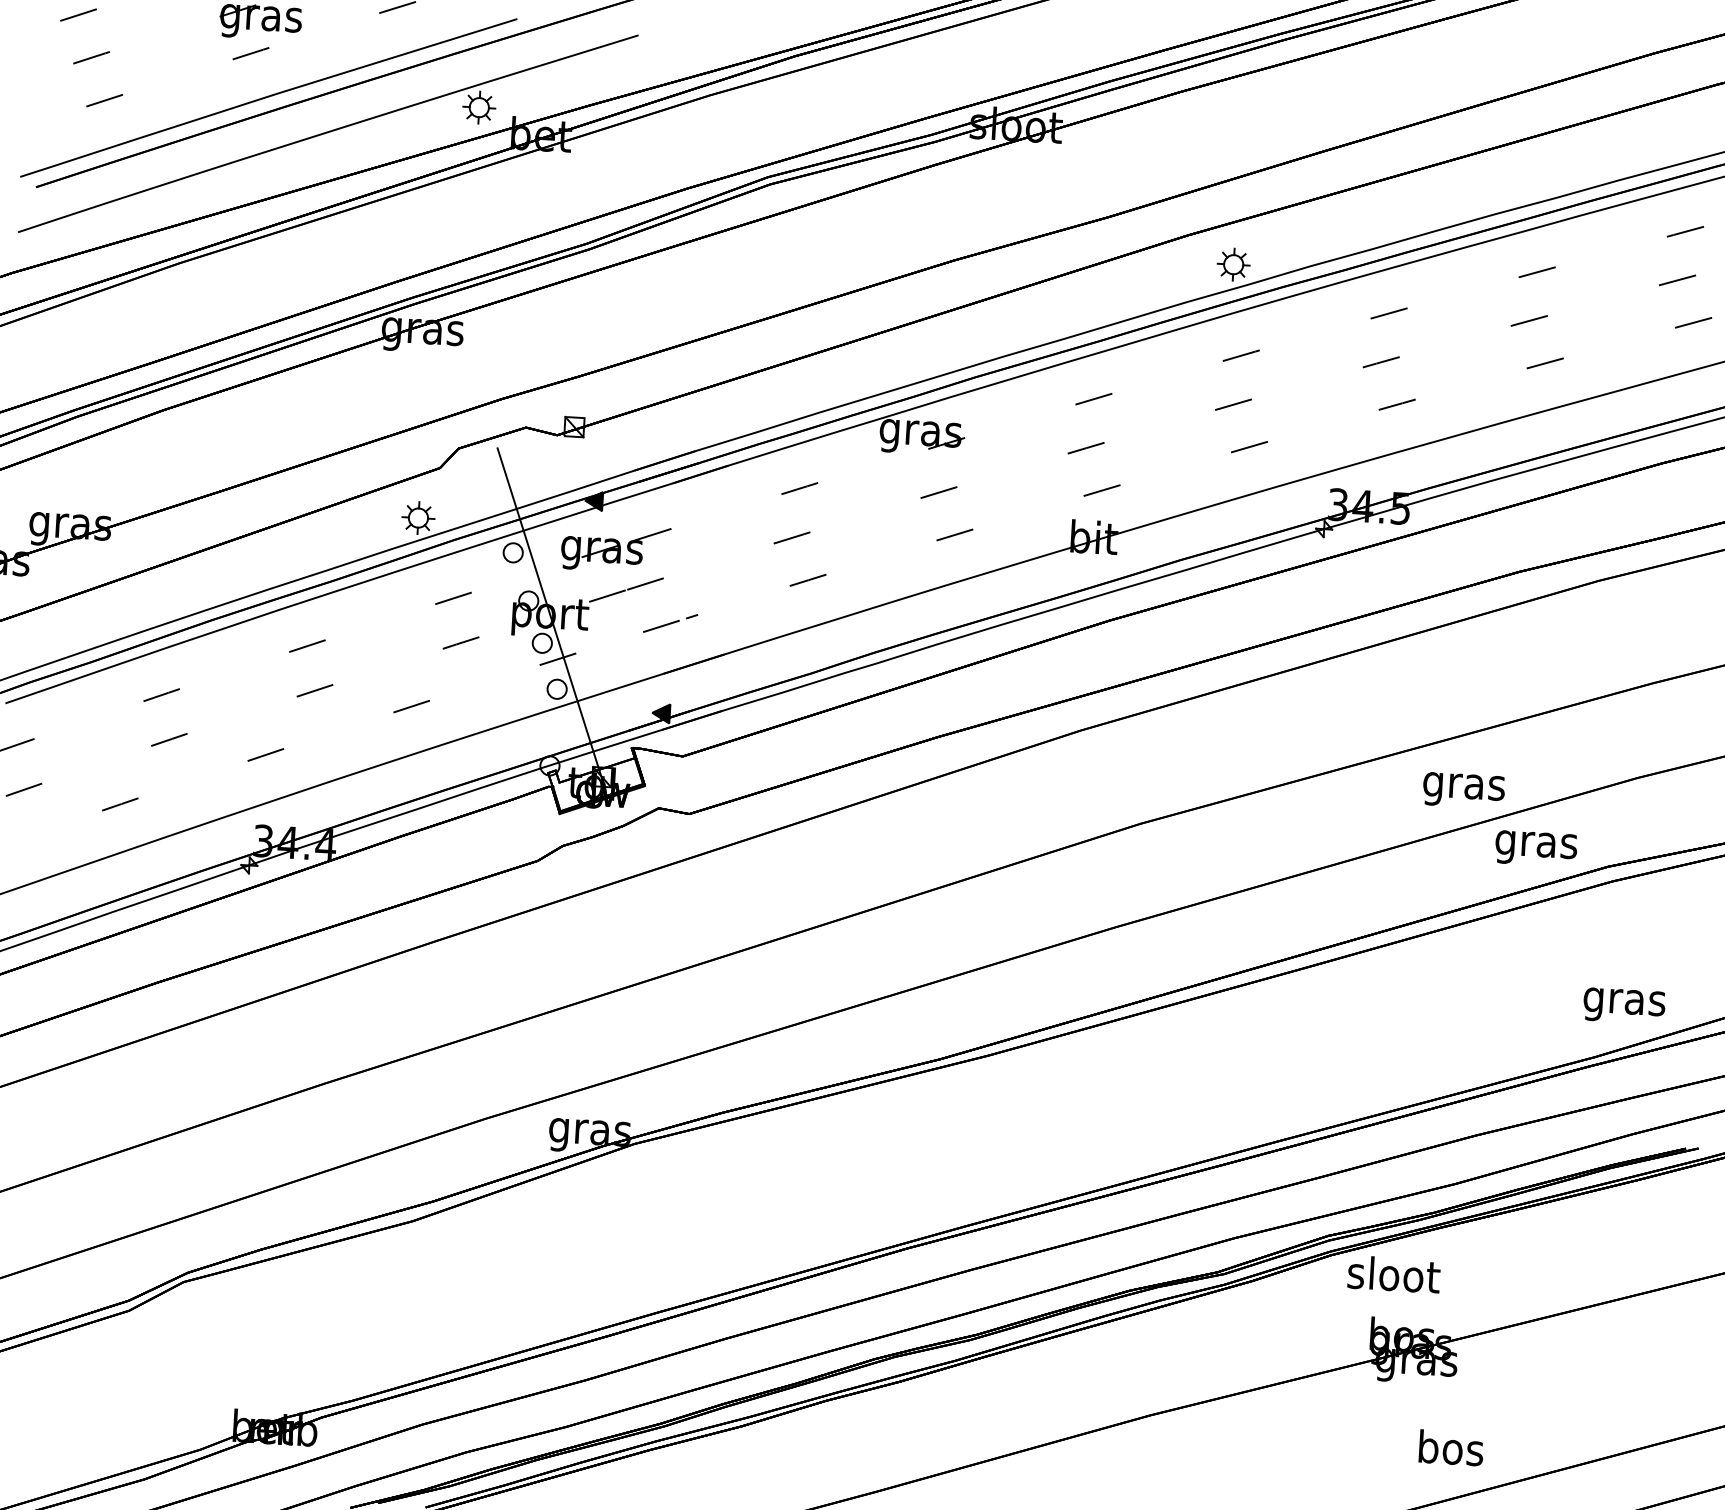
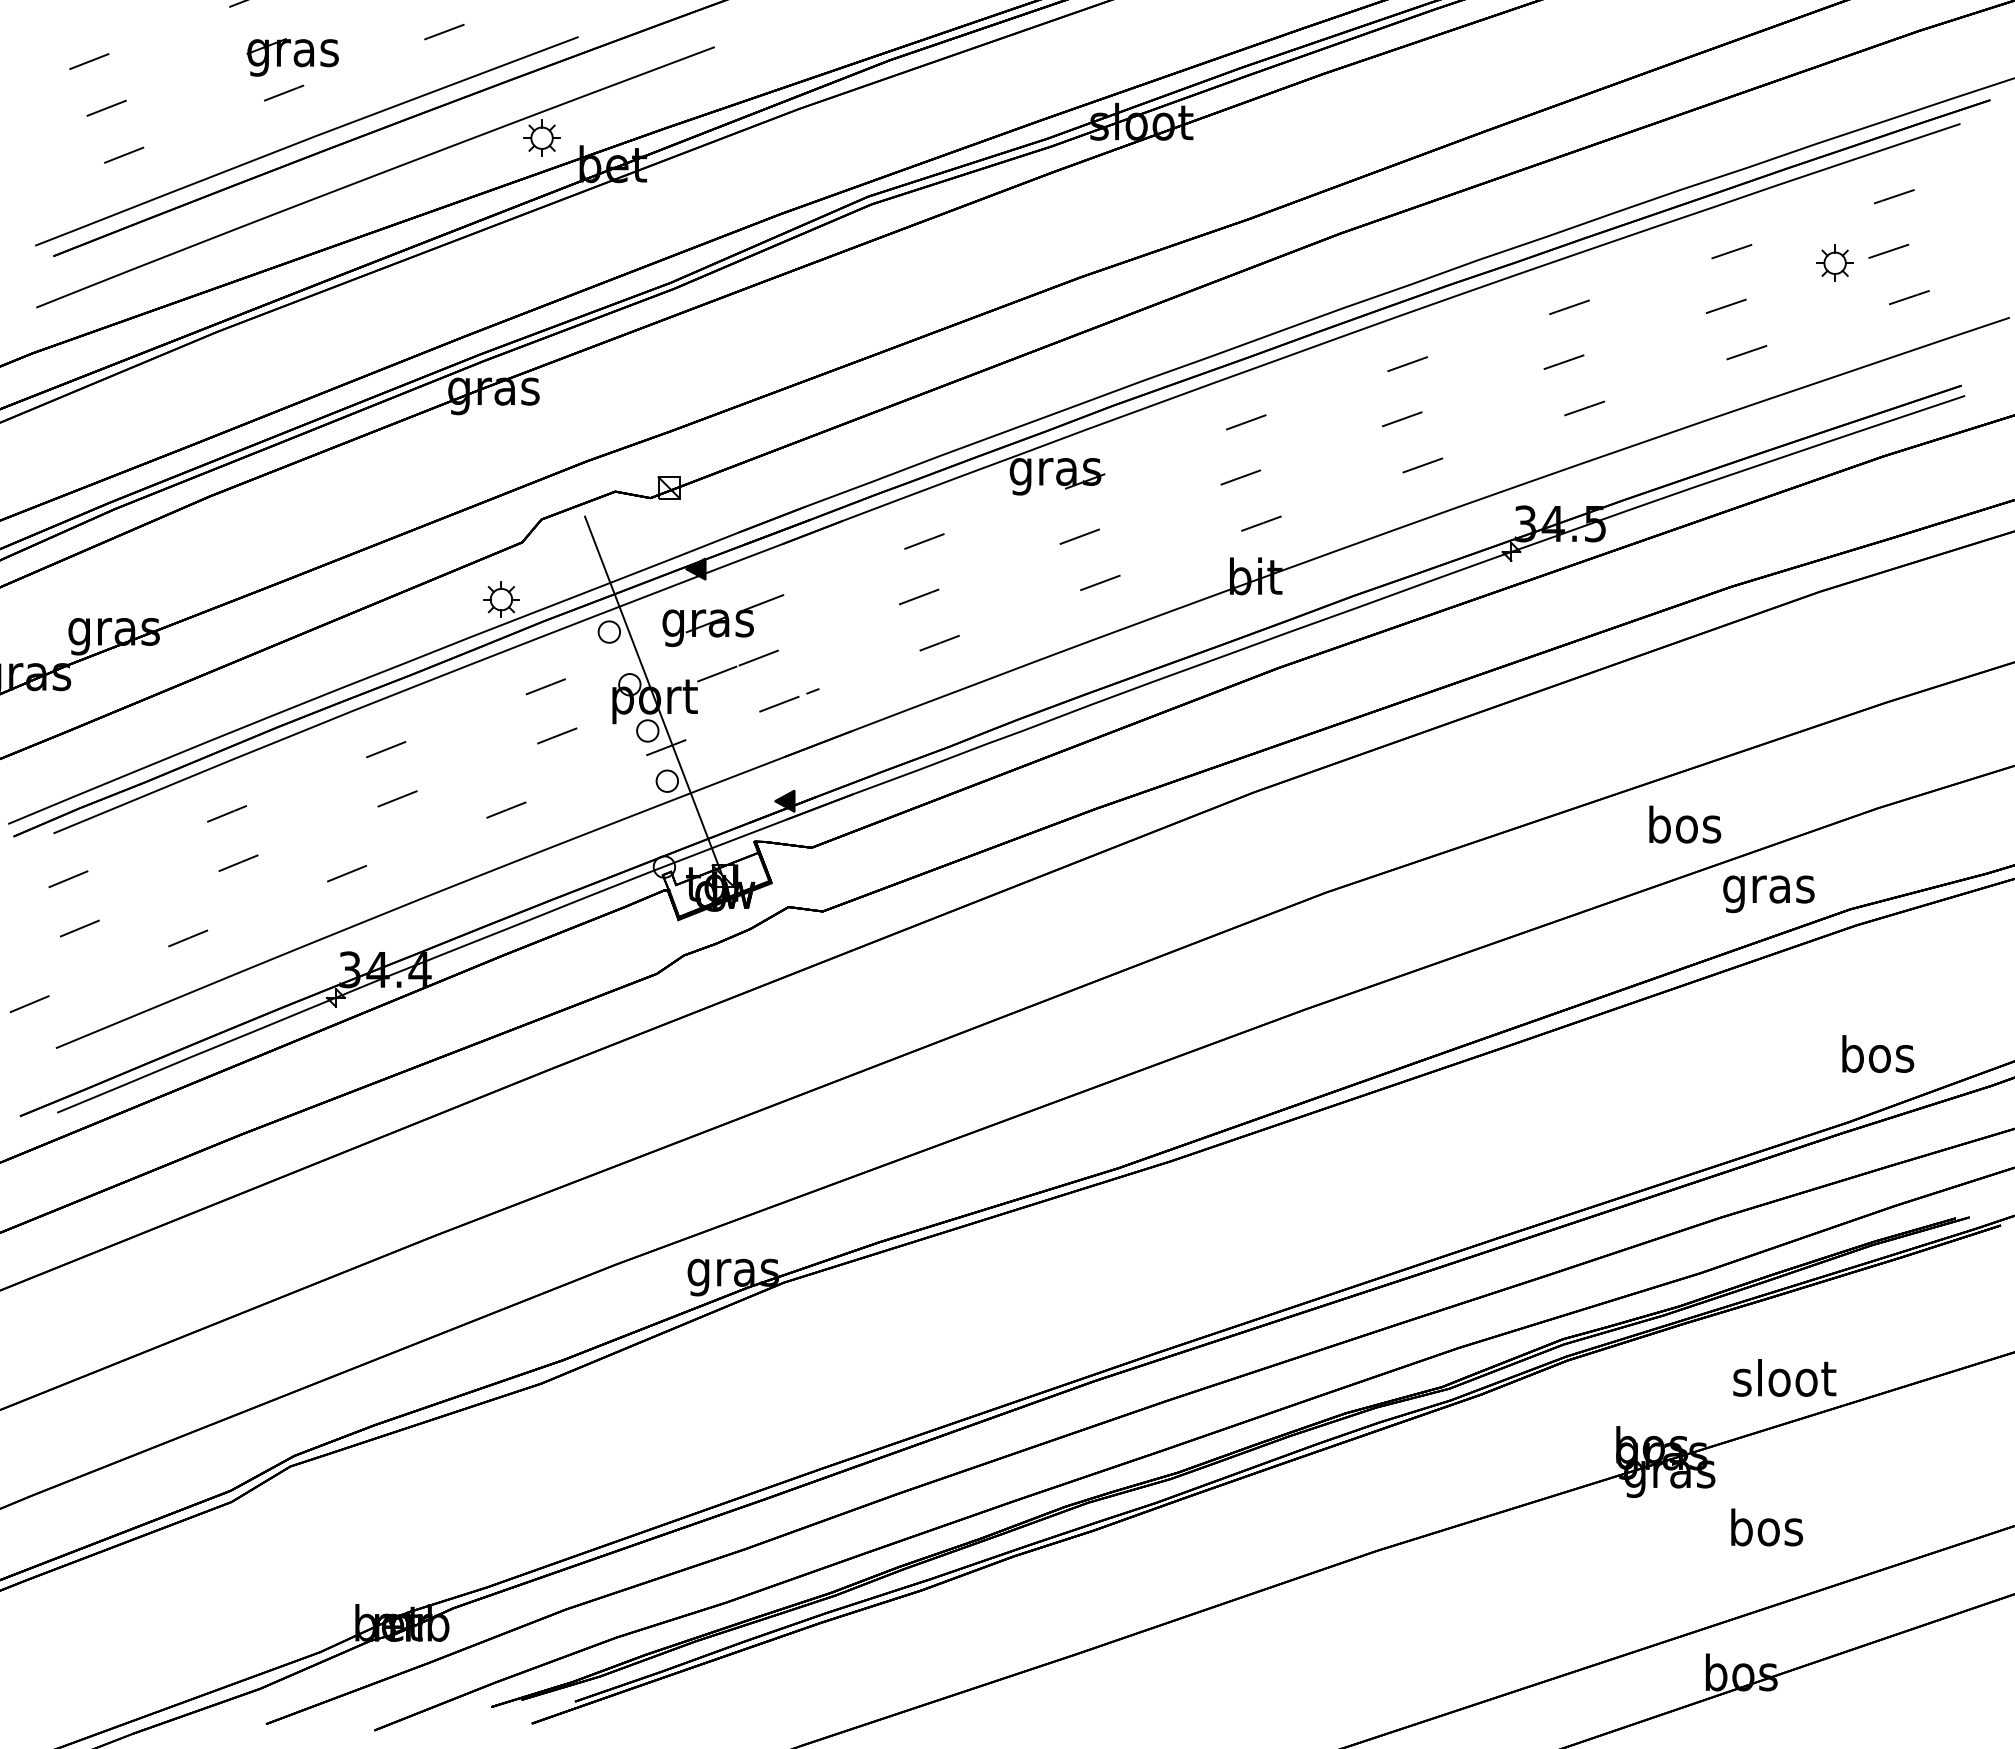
part: (1233, 263) -> (1834, 262), moved
text: (1464, 786) -> (1684, 829), gras -> bos
text: (1624, 1001) -> (1877, 1058), gras -> bos
text: (1393, 1274) -> (1784, 1377), moved
text: (1450, 1447) -> (1766, 1527), moved

